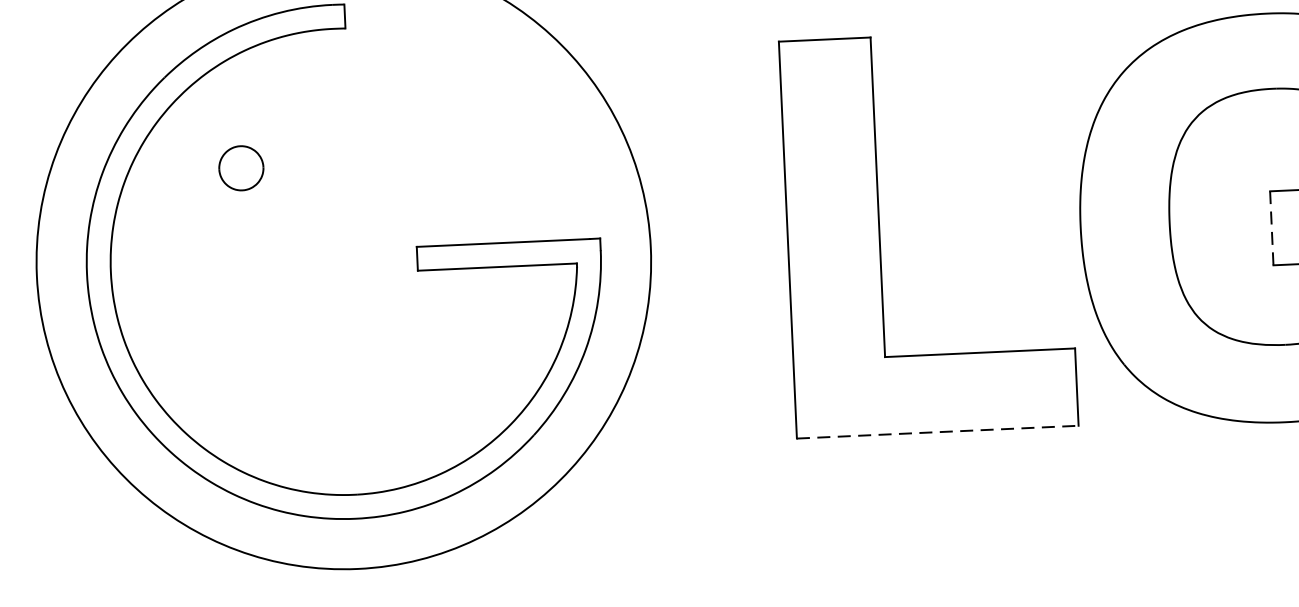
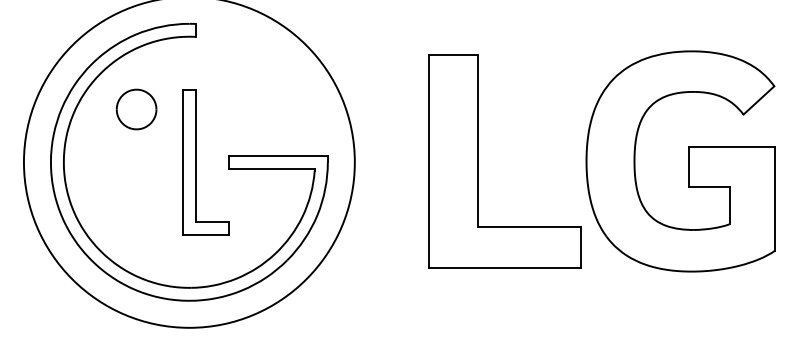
part: (241, 168) -> (136, 109), size x1.67
line: (1272, 227) -> (689, 166), dashed -> solid
part: (357, 261) -> (196, 162), added
line: (937, 432) -> (504, 268), dashed -> solid

